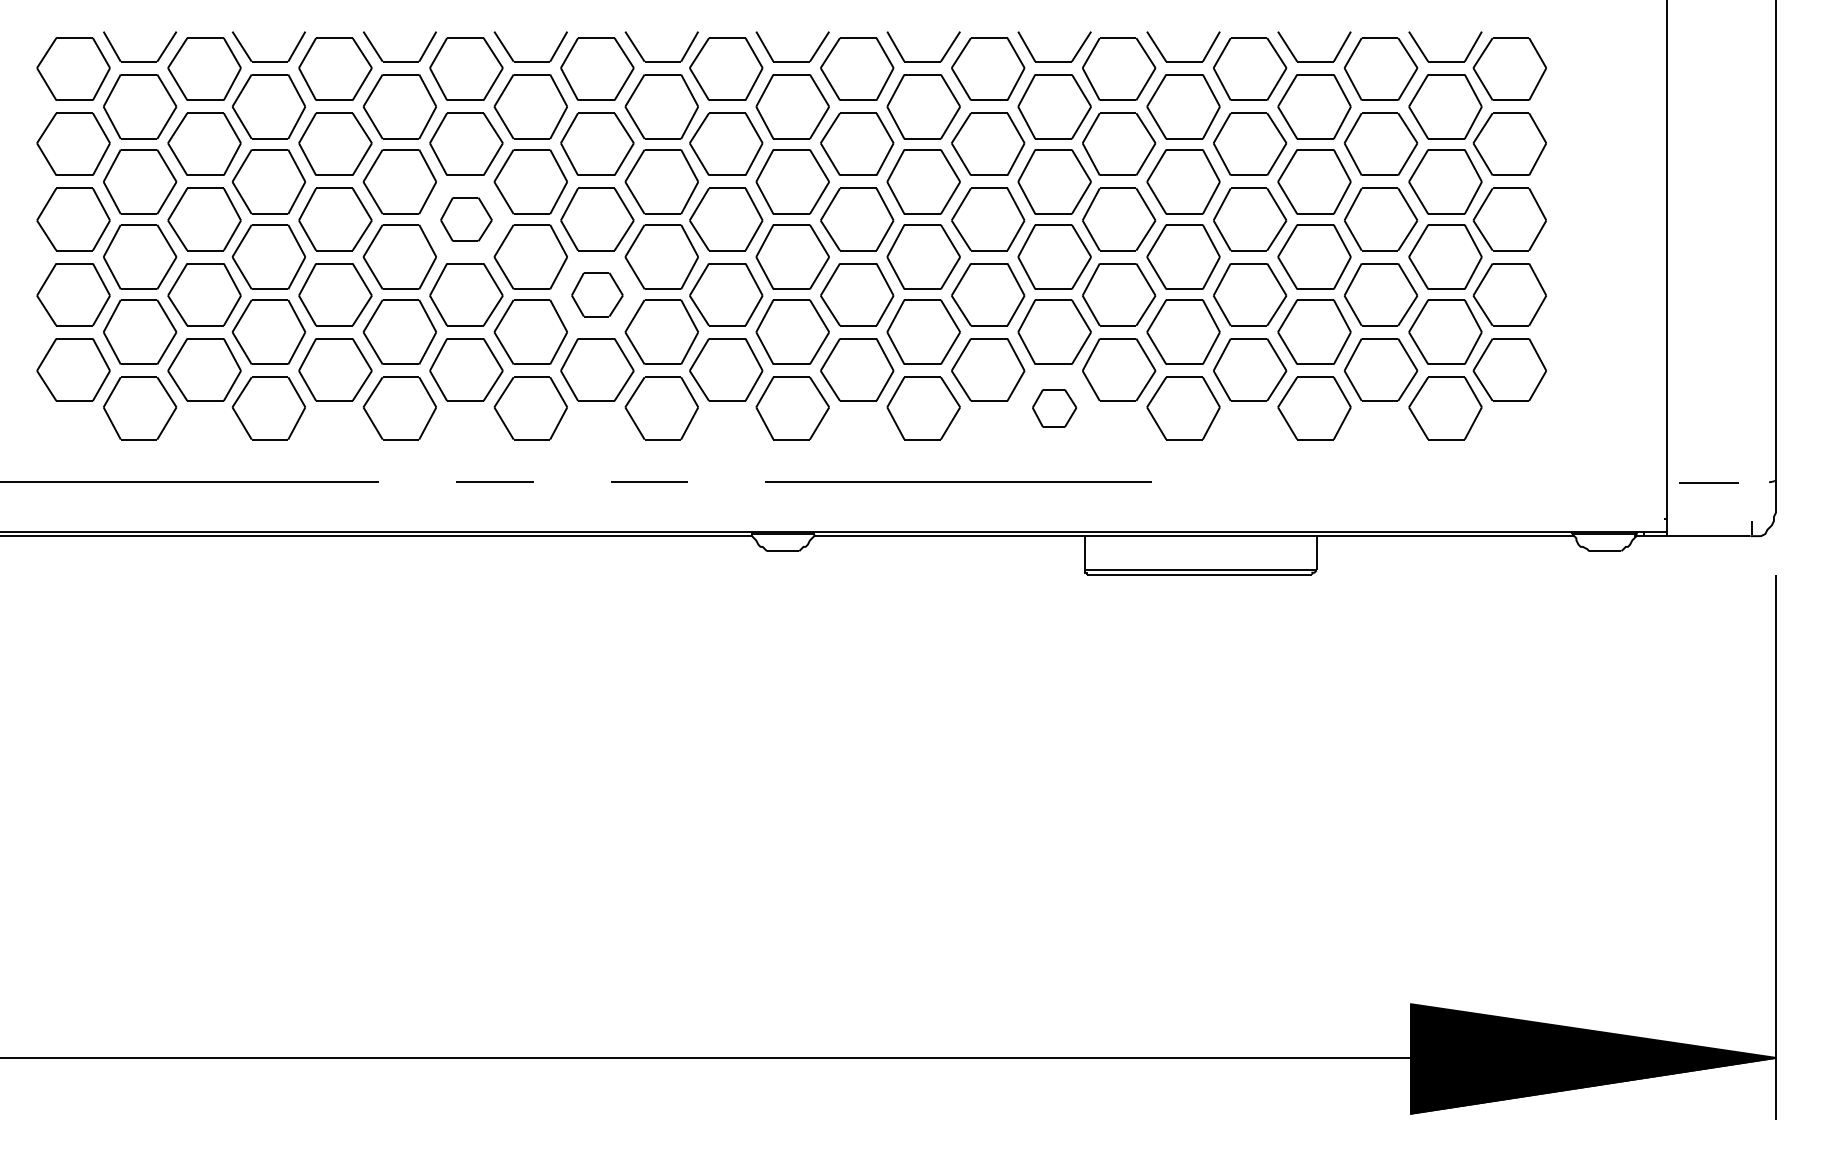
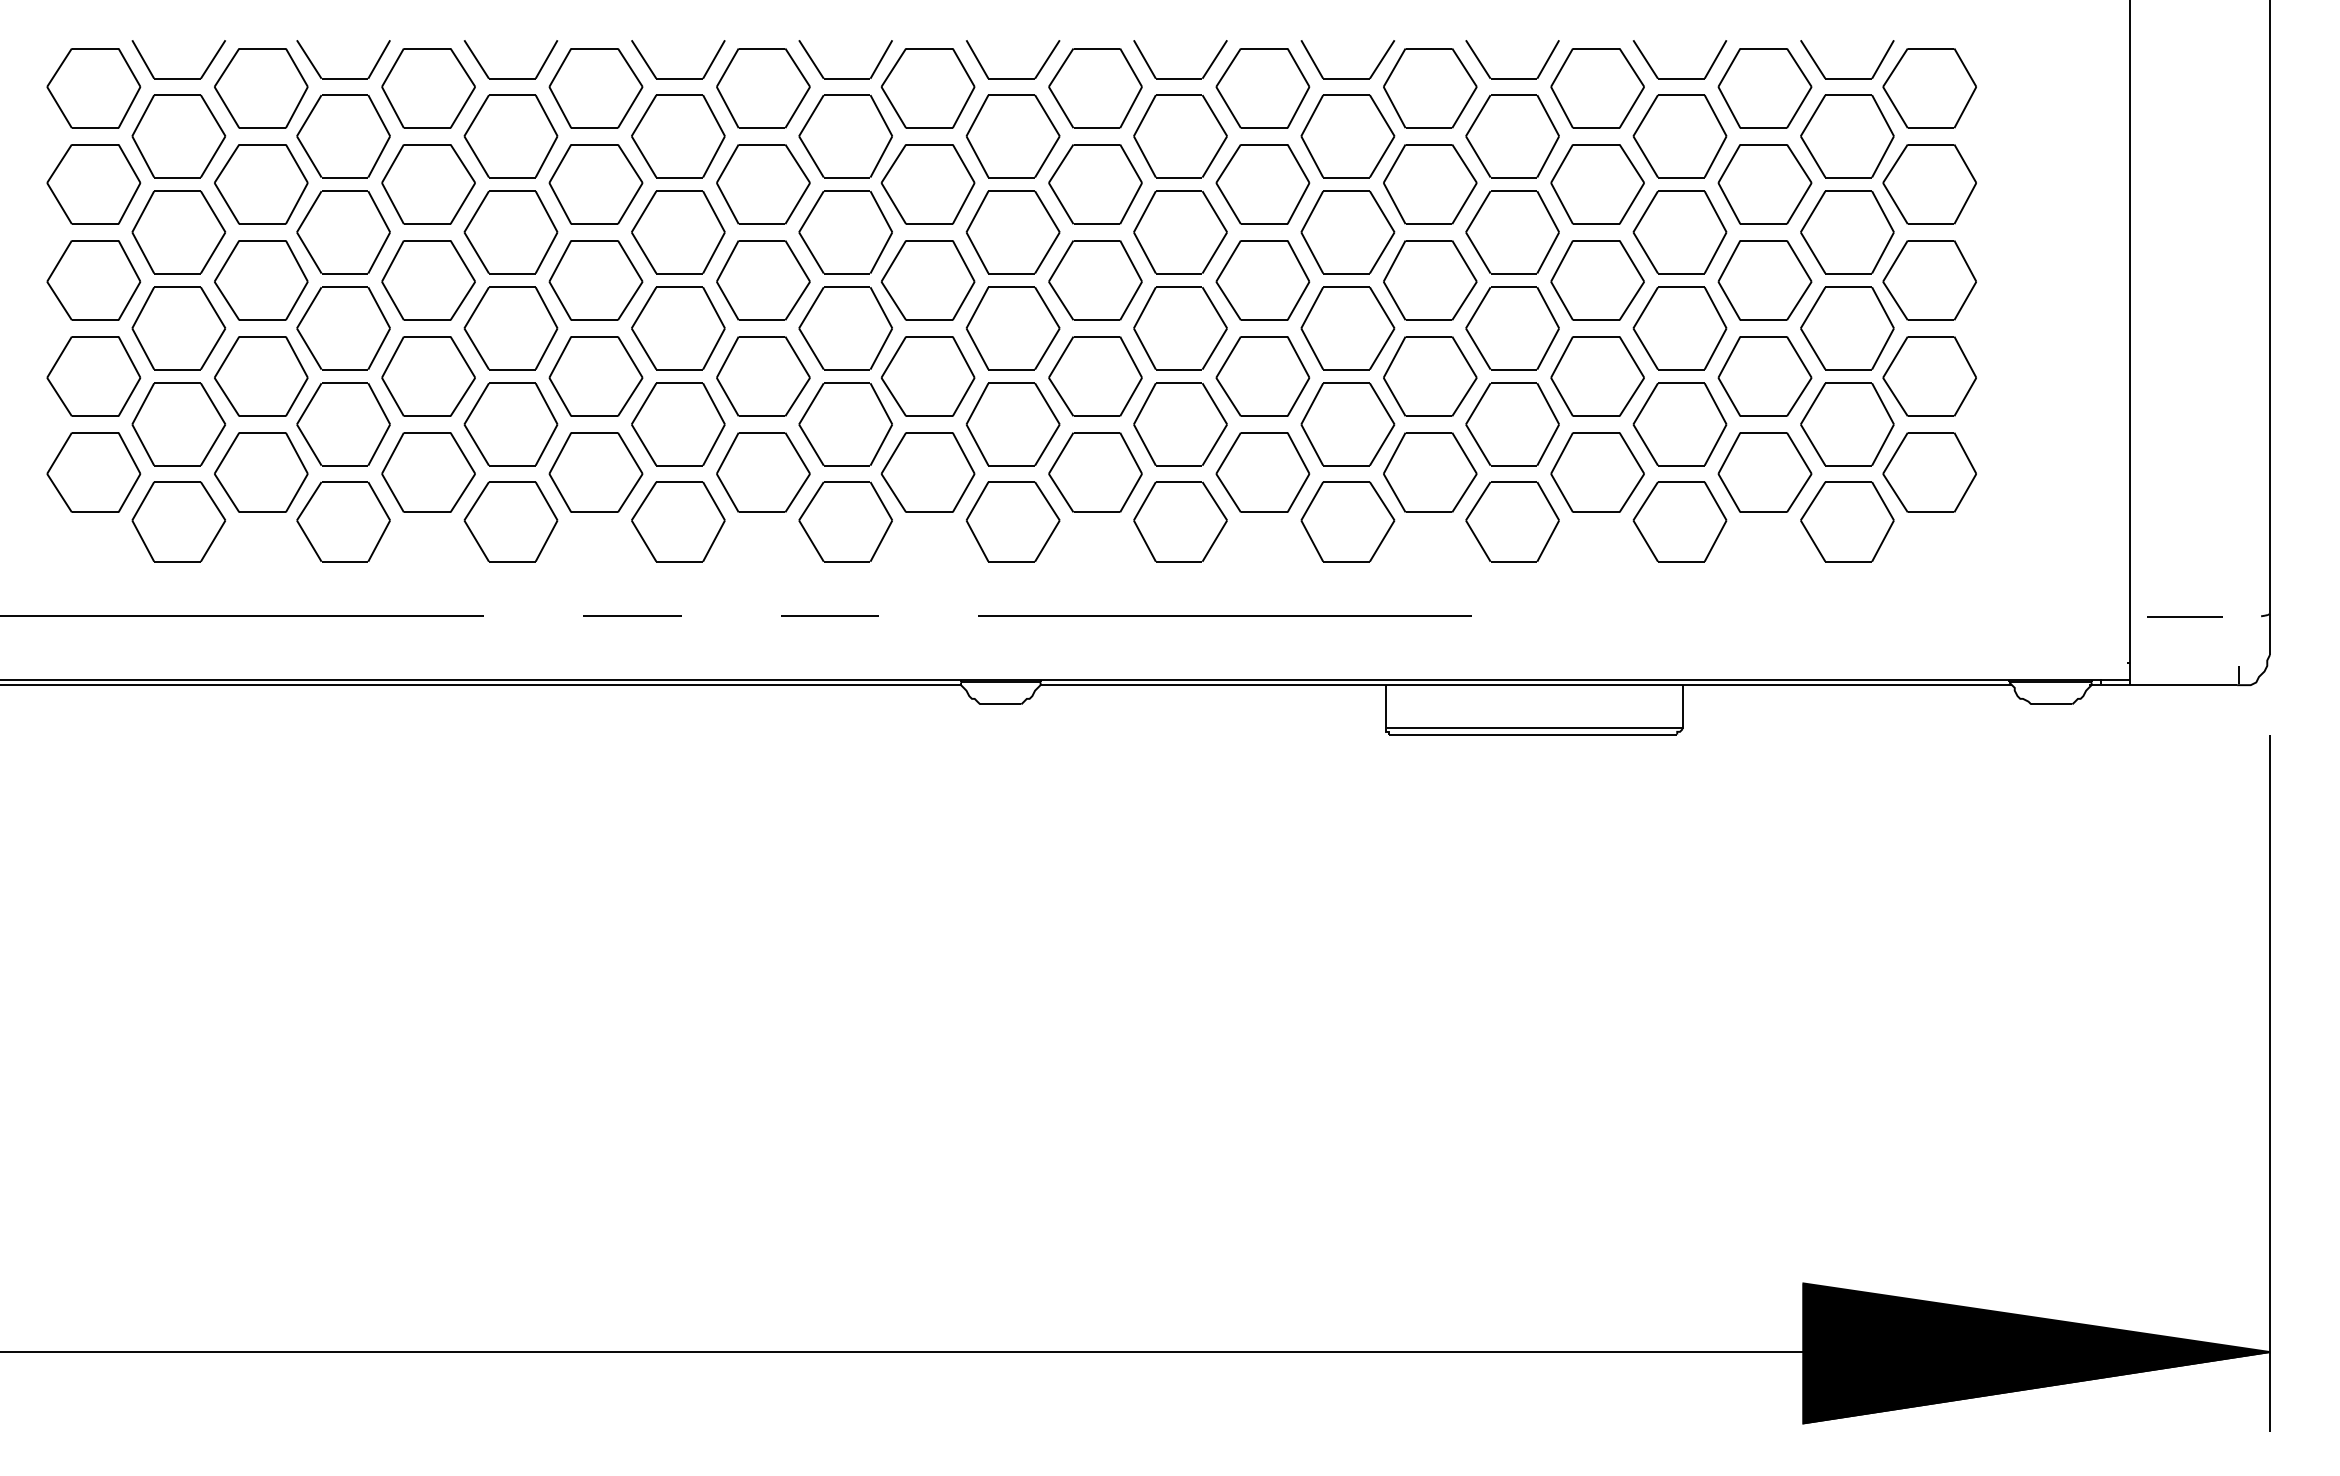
part: (466, 219) -> (596, 280), size x1.43
part: (597, 294) -> (763, 376), size x1.43
part: (1054, 408) -> (1347, 521), size x1.67

